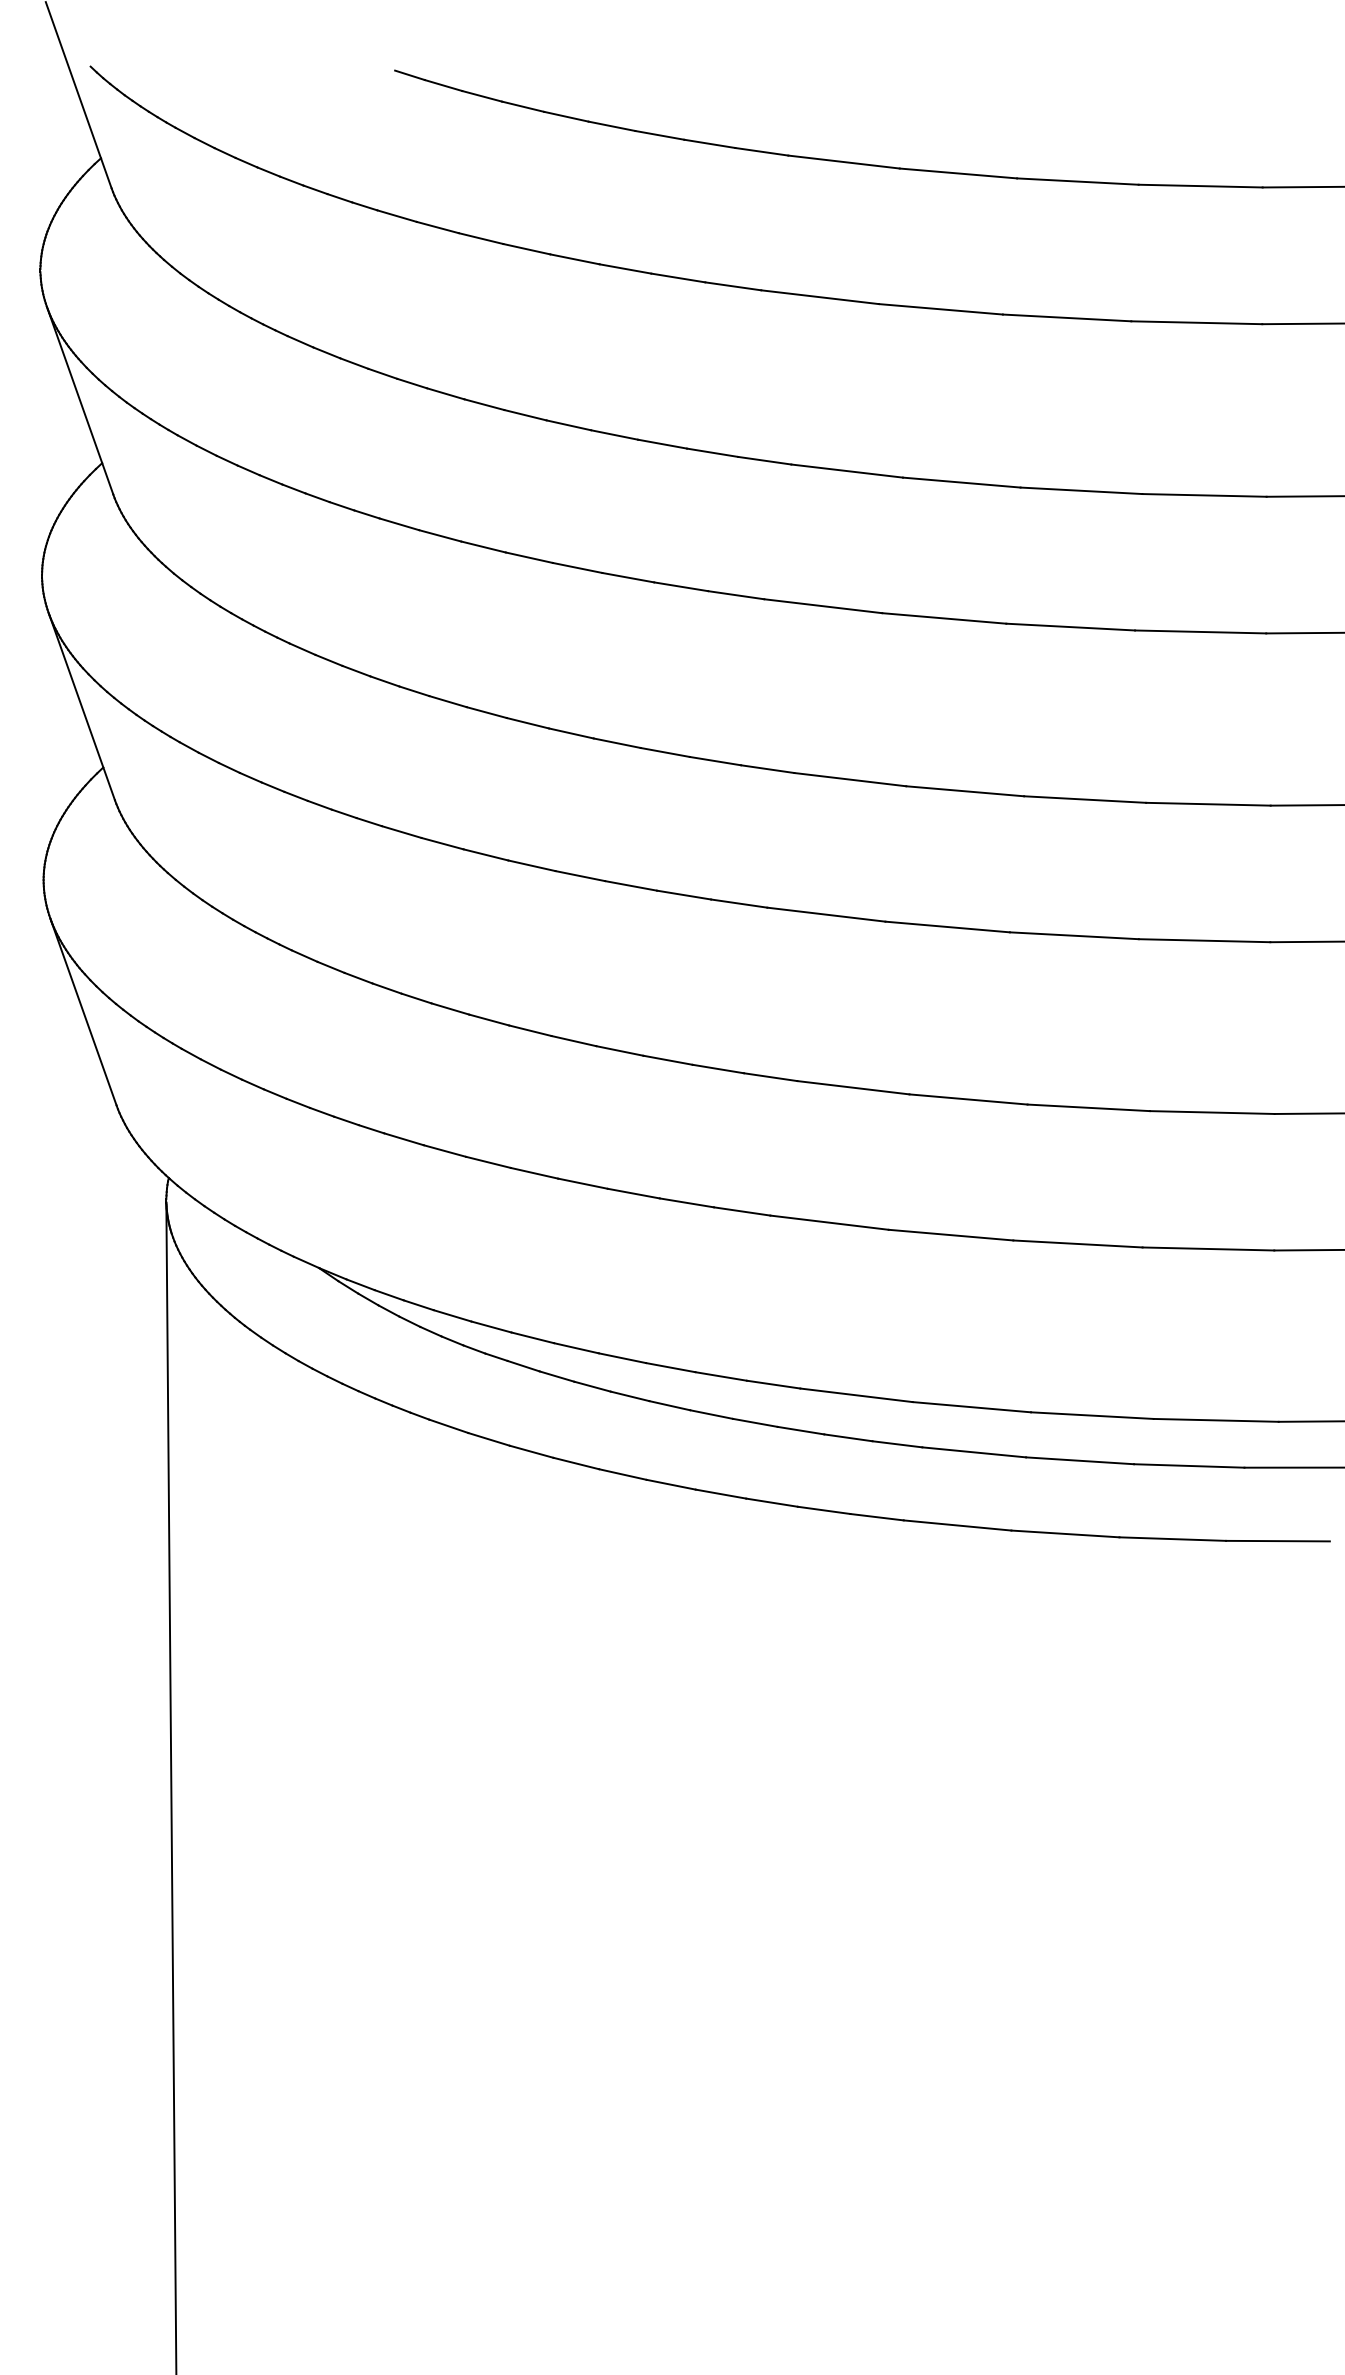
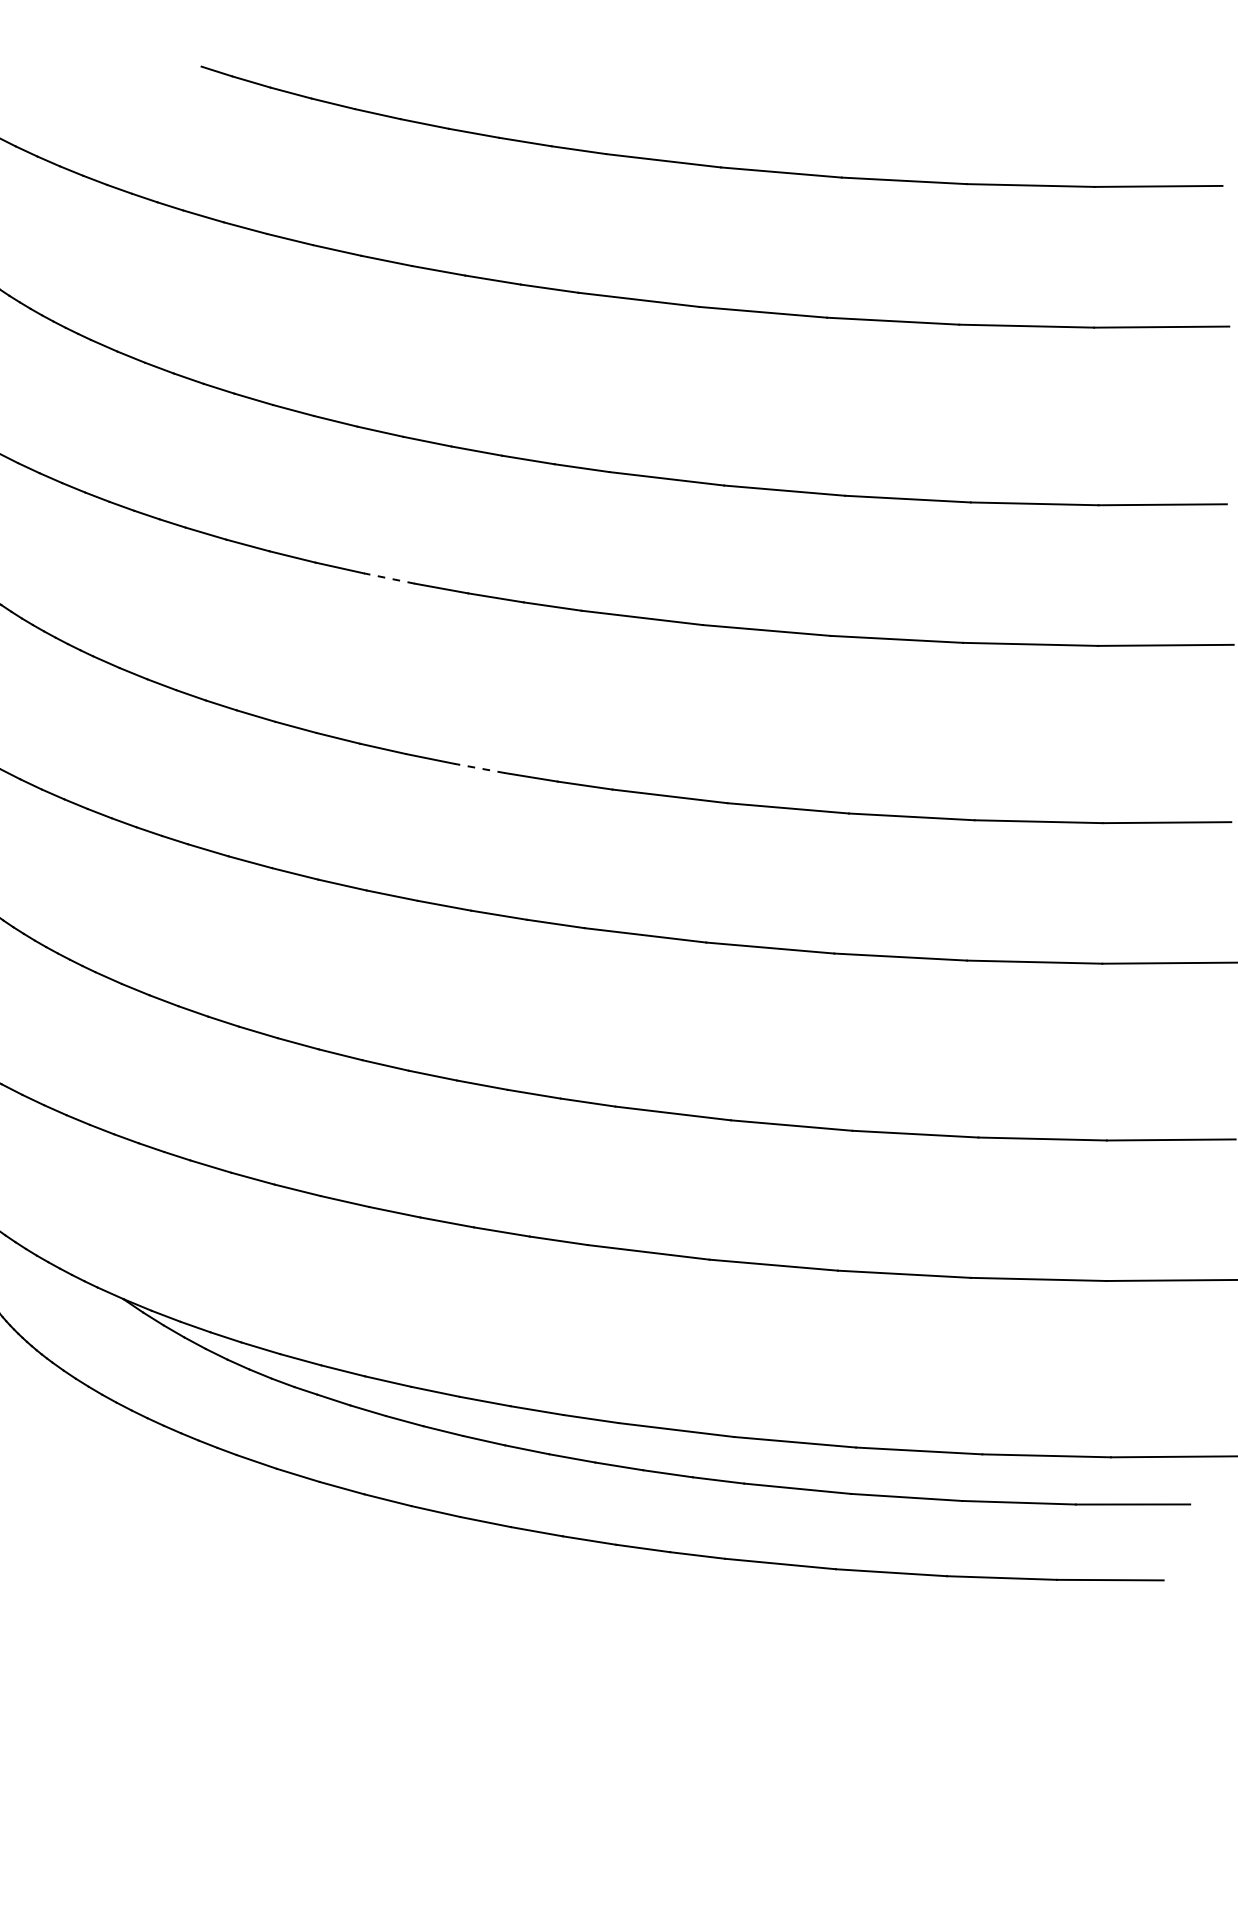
line: (577, 567) -> (389, 578), solid -> dashed
line: (665, 752) -> (479, 768), solid -> dashed

